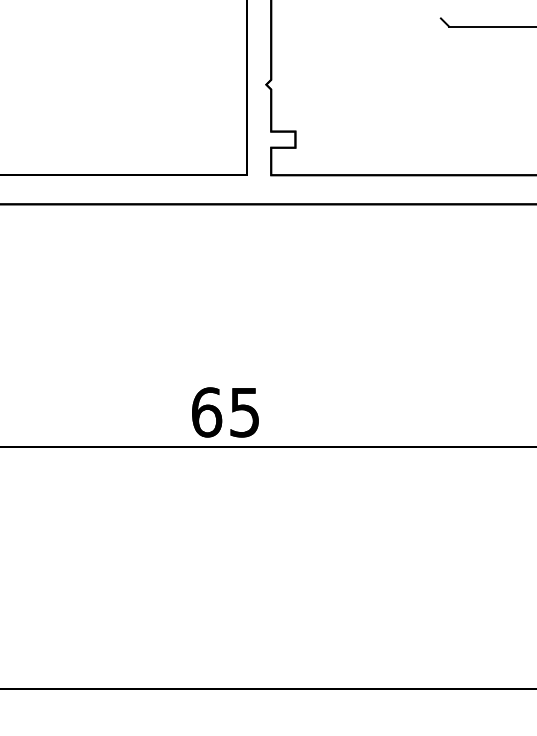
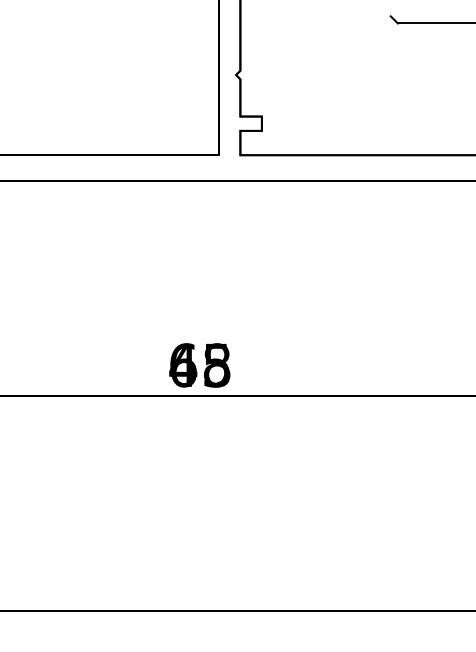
text: (224, 412) -> (199, 365), 65 -> 48

